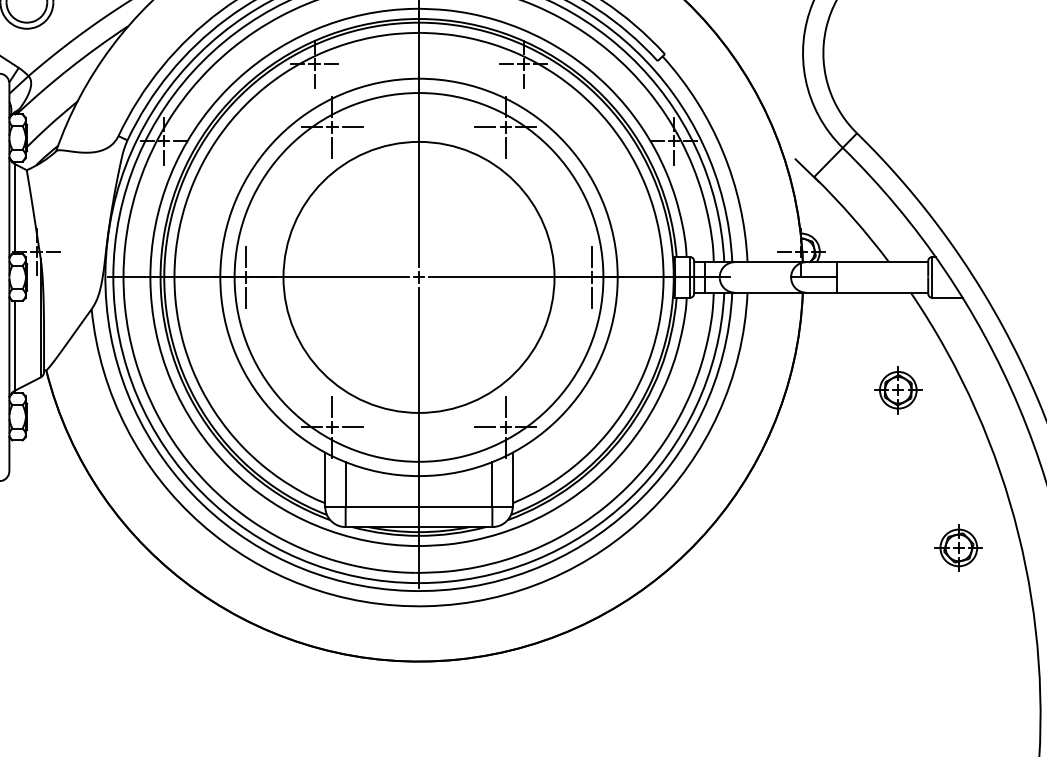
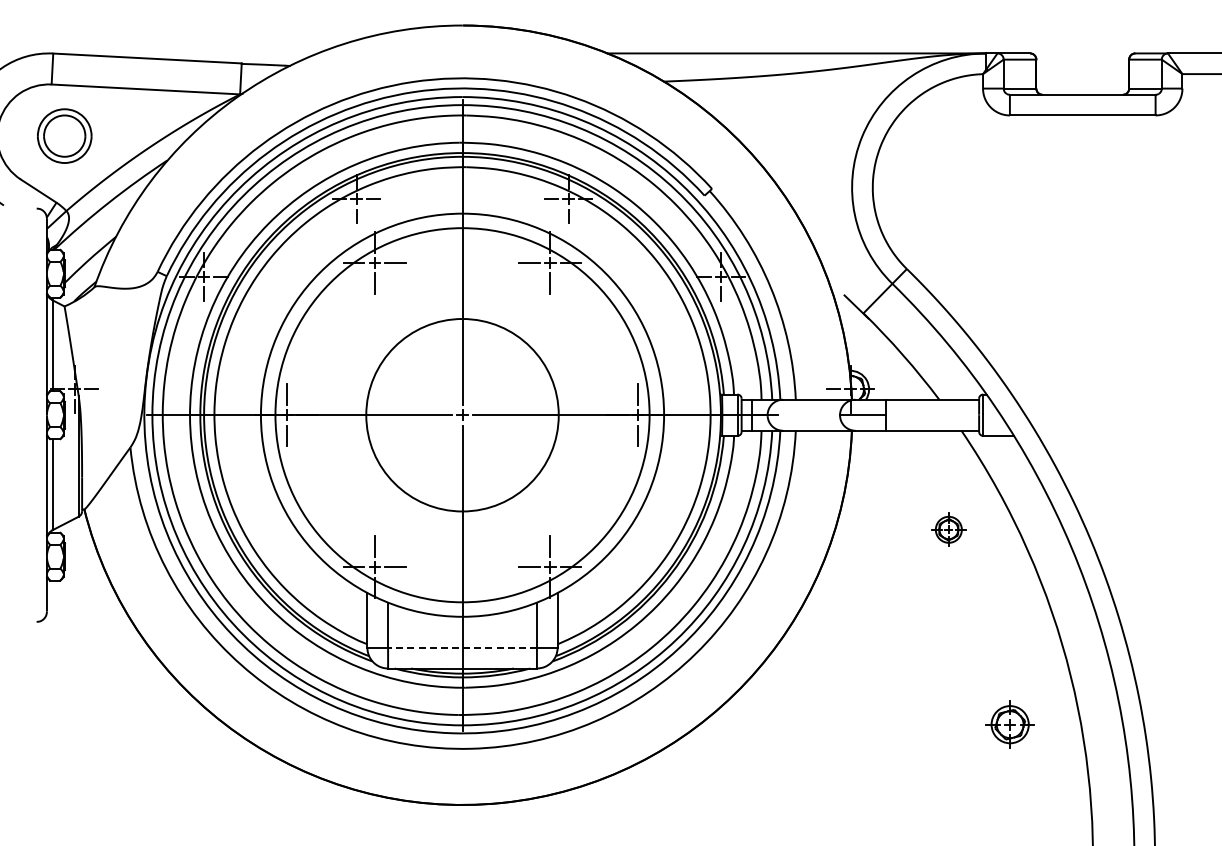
circle: (418, 276) -> (462, 414), size x0.7
part: (898, 390) -> (948, 529), size x0.7
line: (418, 506) -> (462, 647), solid -> dashed
part: (958, 547) -> (1009, 724), moved

